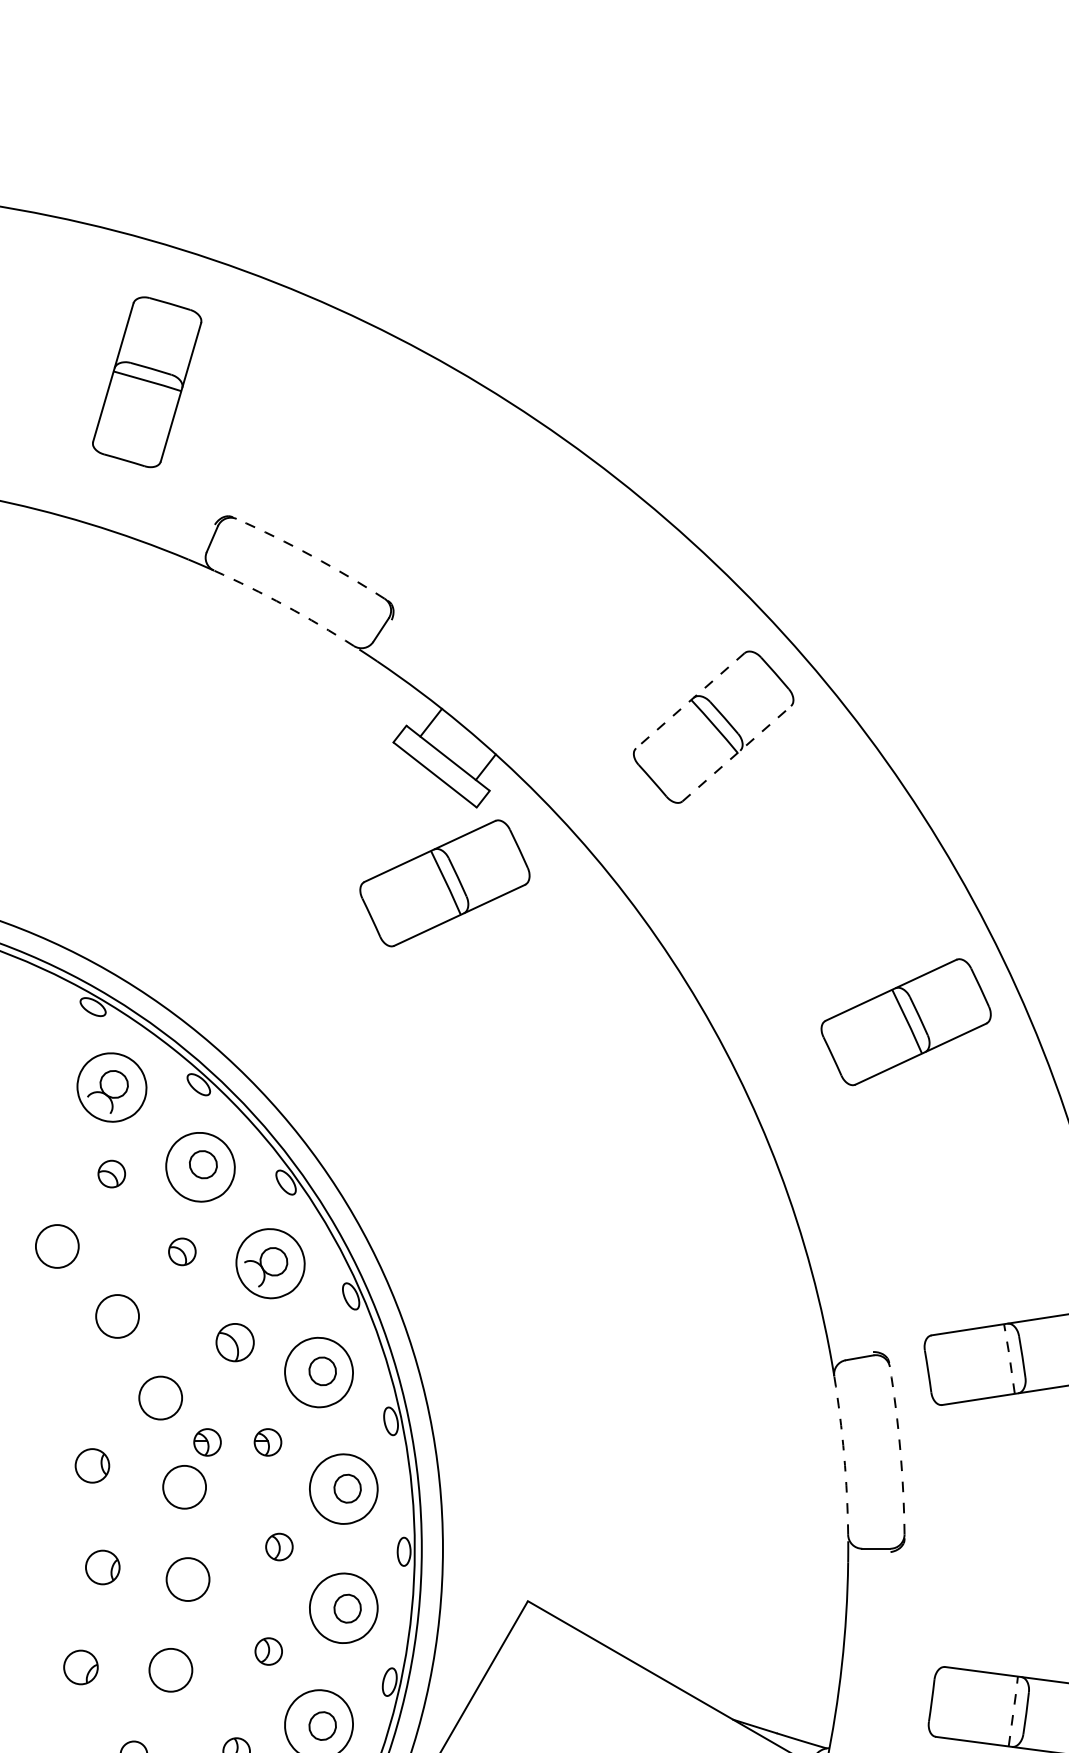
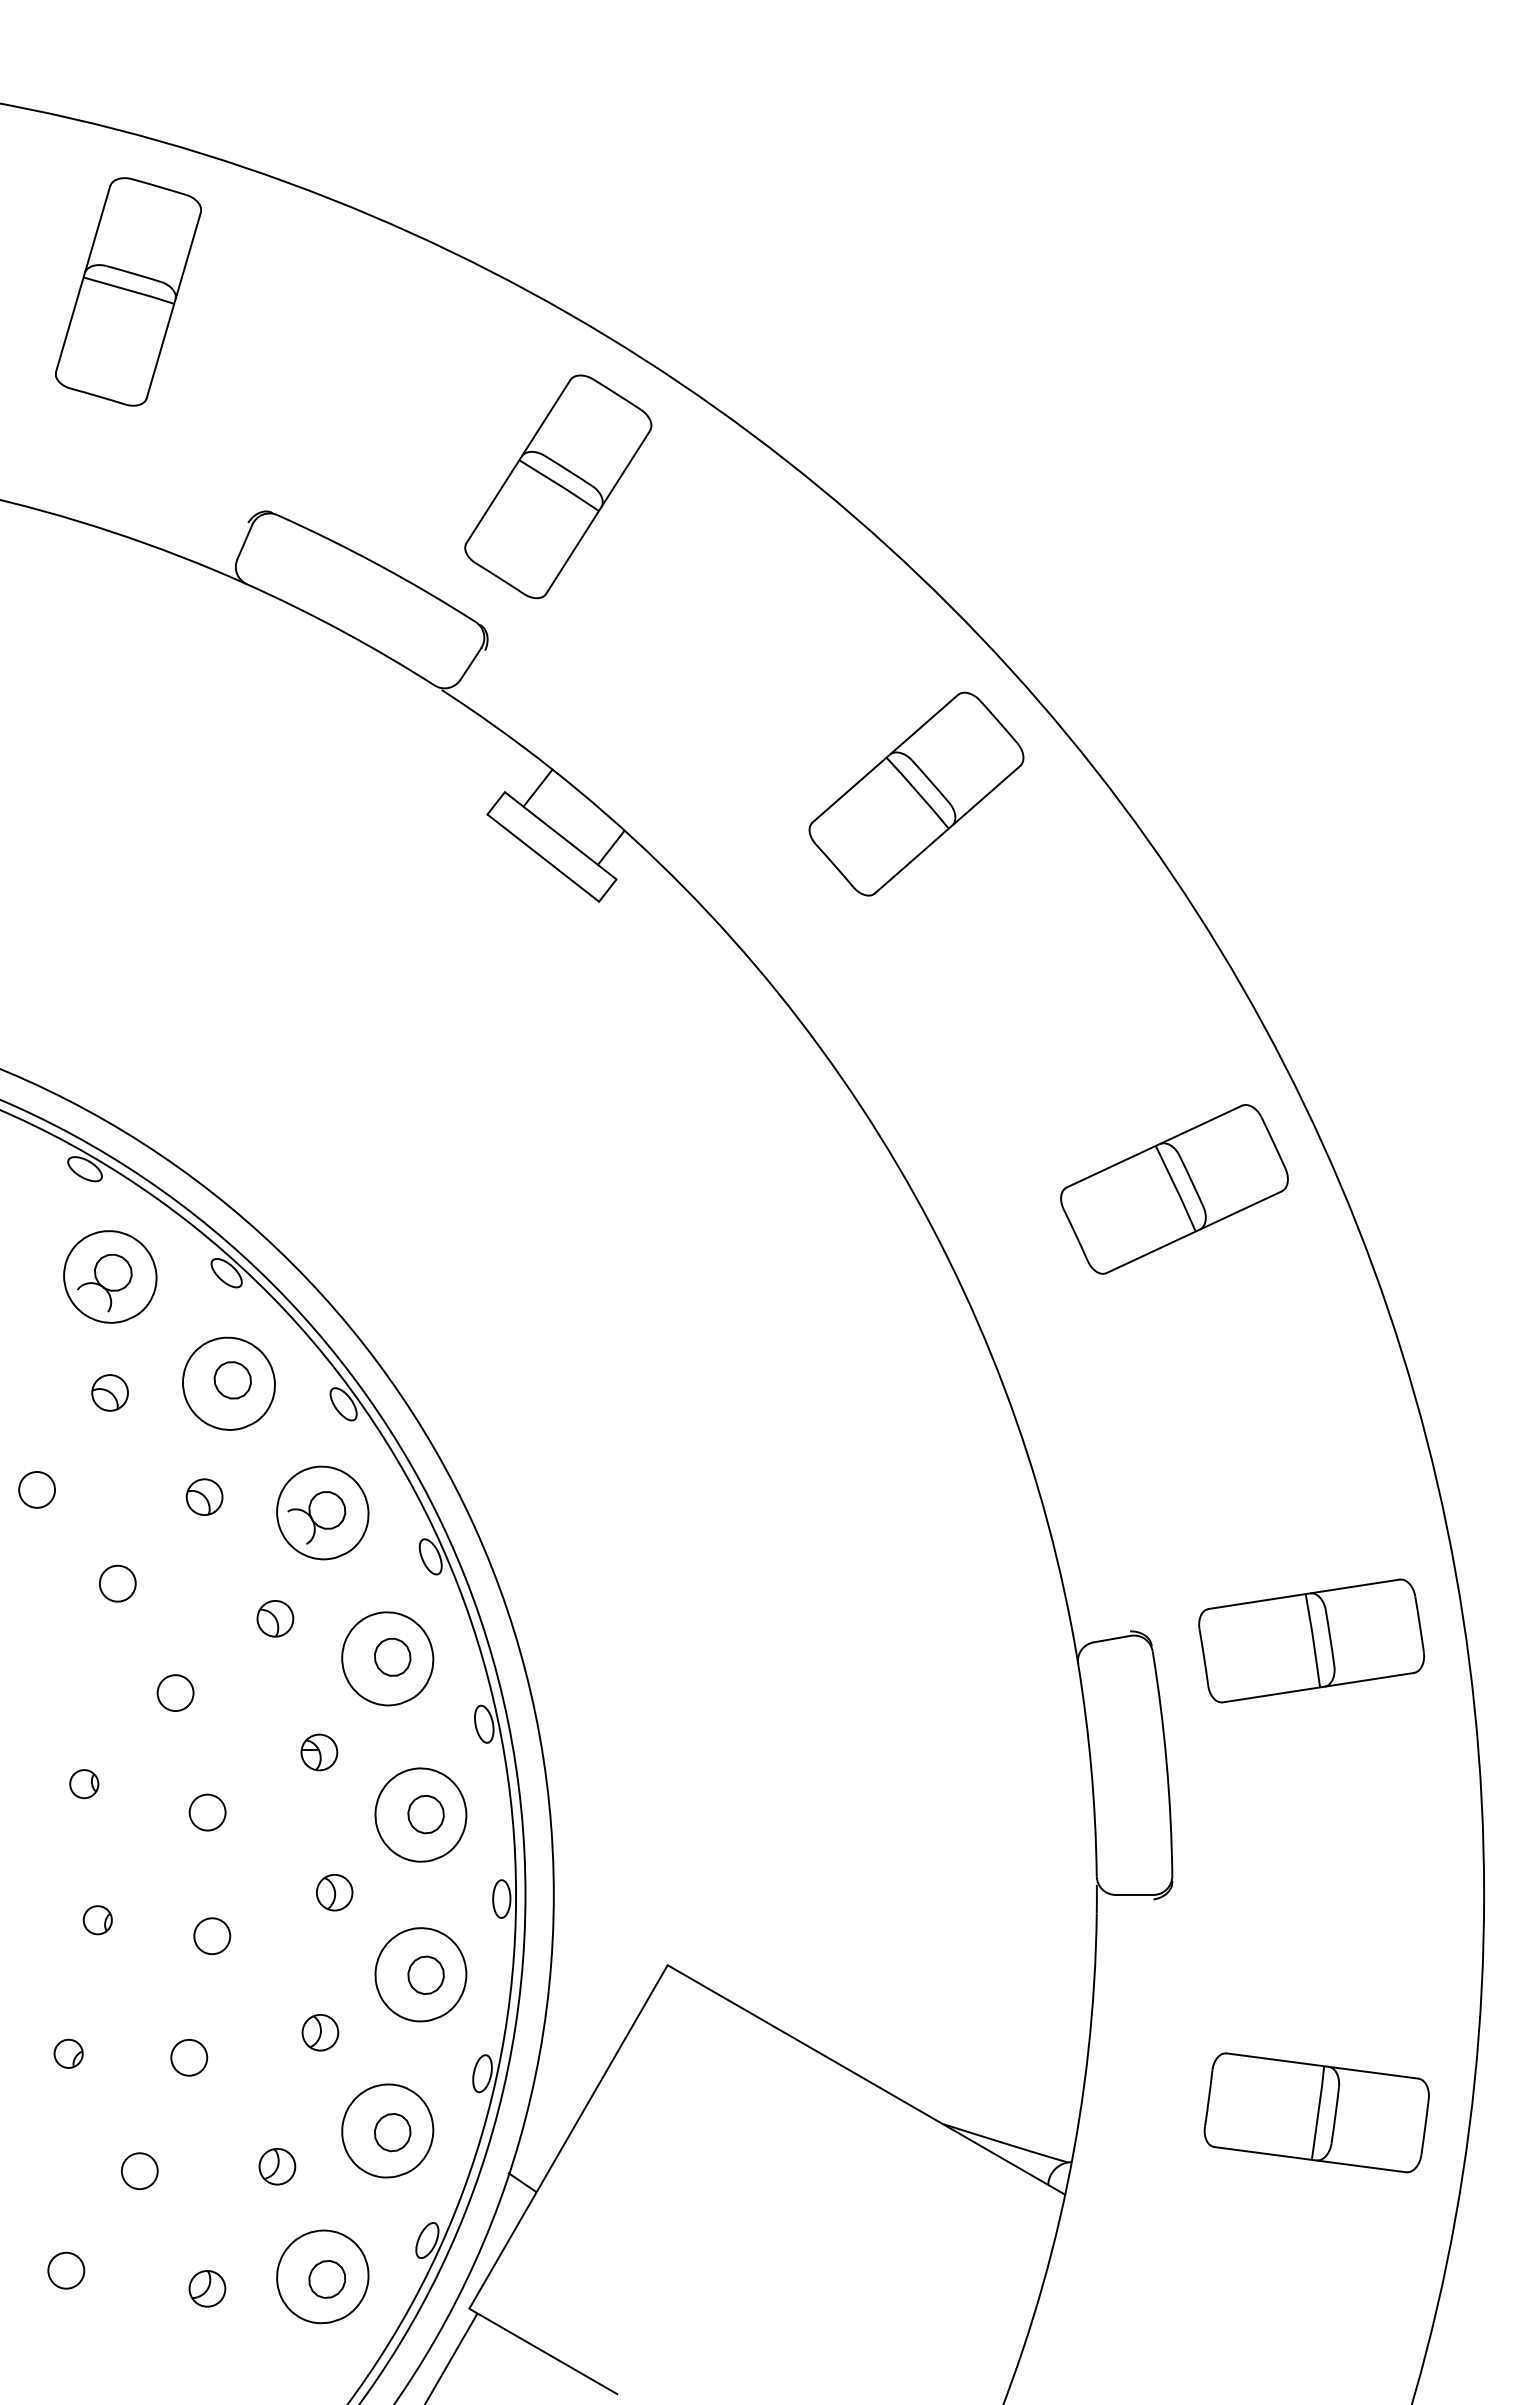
part: (146, 381) -> (127, 291), moved
part: (446, 497) -> (558, 486), added
arc: (312, 555) -> (378, 564), dashed -> solid
arc: (285, 605) -> (342, 631), dashed -> solid
line: (690, 700) -> (885, 758), dashed -> solid
line: (736, 753) -> (947, 829), dashed -> solid
part: (444, 883) -> (556, 1003), removed
circle: (57, 1246) -> (37, 1489), size x0.62
circle: (117, 1316) -> (117, 1583), size x0.62
part: (235, 1342) -> (275, 1618), size x0.71
line: (1009, 1358) -> (1313, 1639), dashed -> solid
circle: (160, 1398) -> (175, 1693), size x0.62
part: (207, 1442) -> (238, 1752), removed
arc: (900, 1450) -> (1166, 1763), dashed -> solid
arc: (844, 1455) -> (1091, 1769), dashed -> solid
part: (92, 1466) -> (84, 1784), size x0.62
circle: (184, 1487) -> (207, 1812), size x0.62
part: (102, 1567) -> (97, 1920), size x0.62
circle: (188, 1579) -> (212, 1936), size x0.62
part: (80, 1667) -> (68, 2053), size x0.62
circle: (171, 1670) -> (189, 2057), size x0.62
line: (1013, 1710) -> (1318, 2111), dashed -> solid

